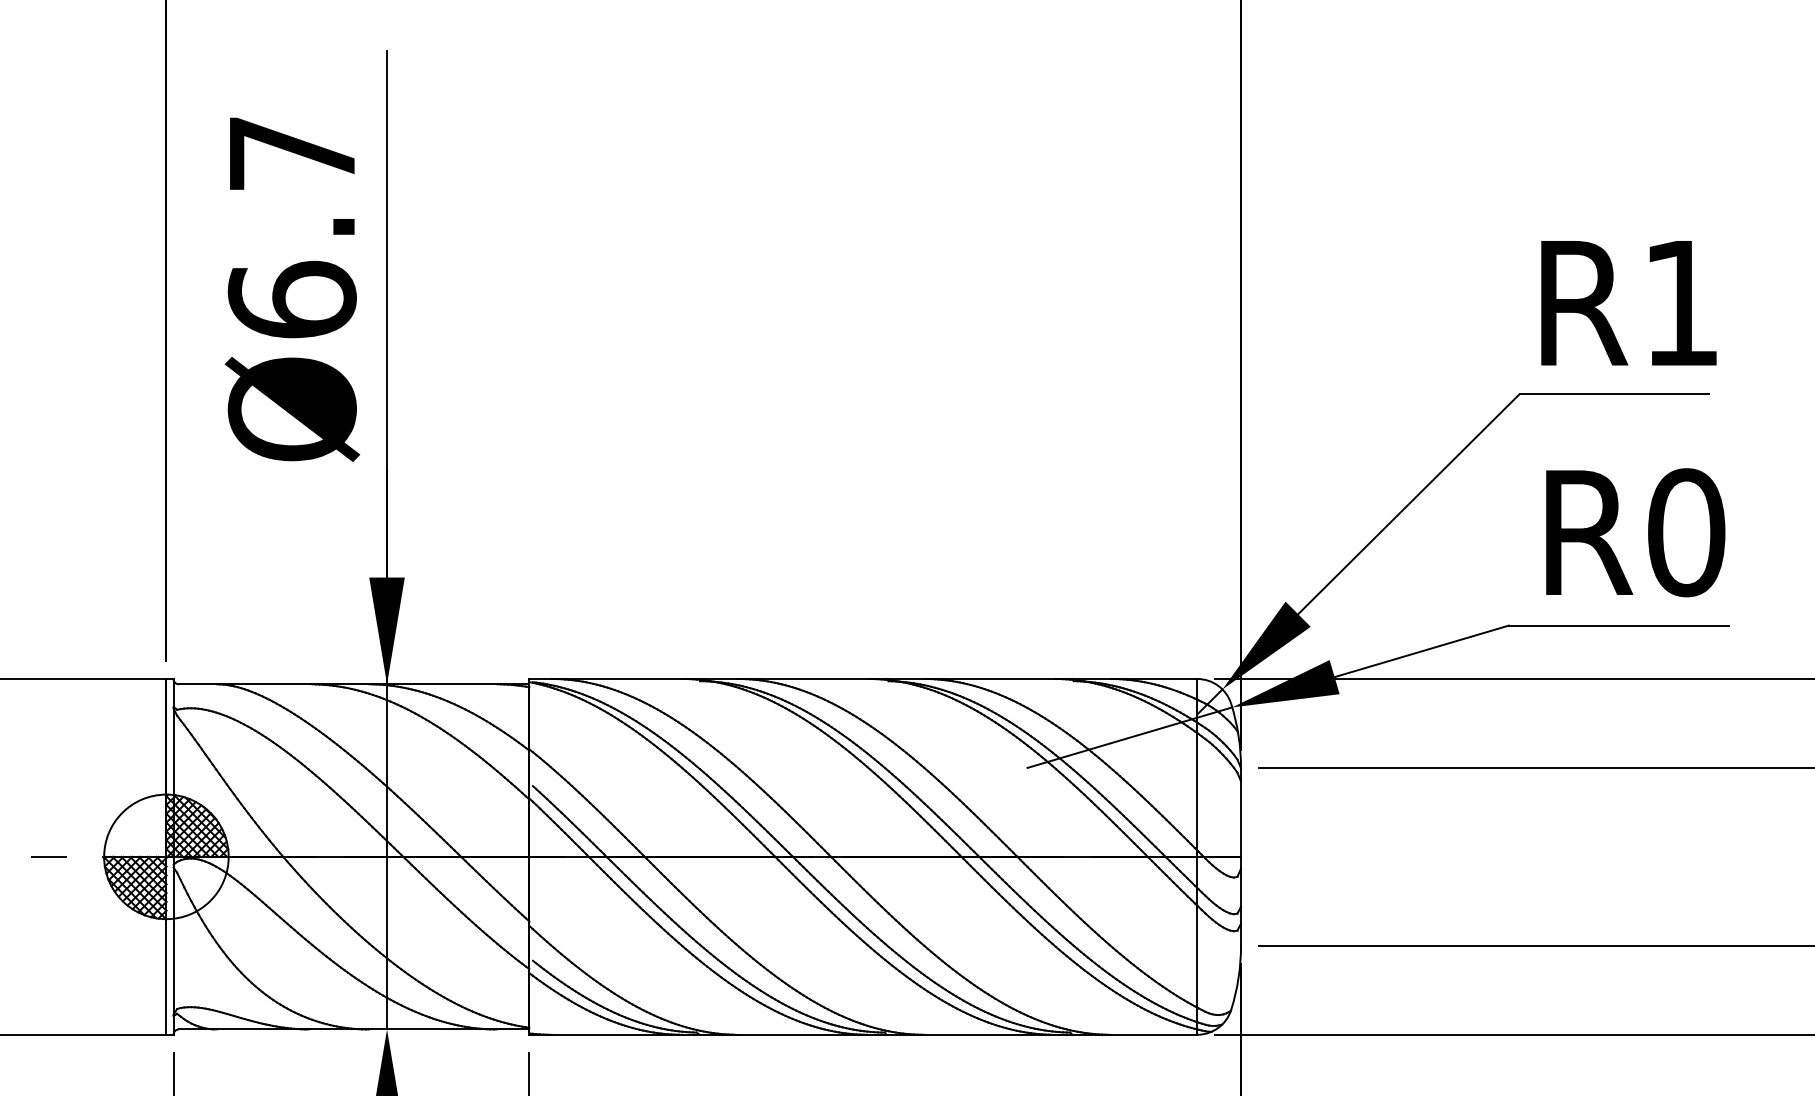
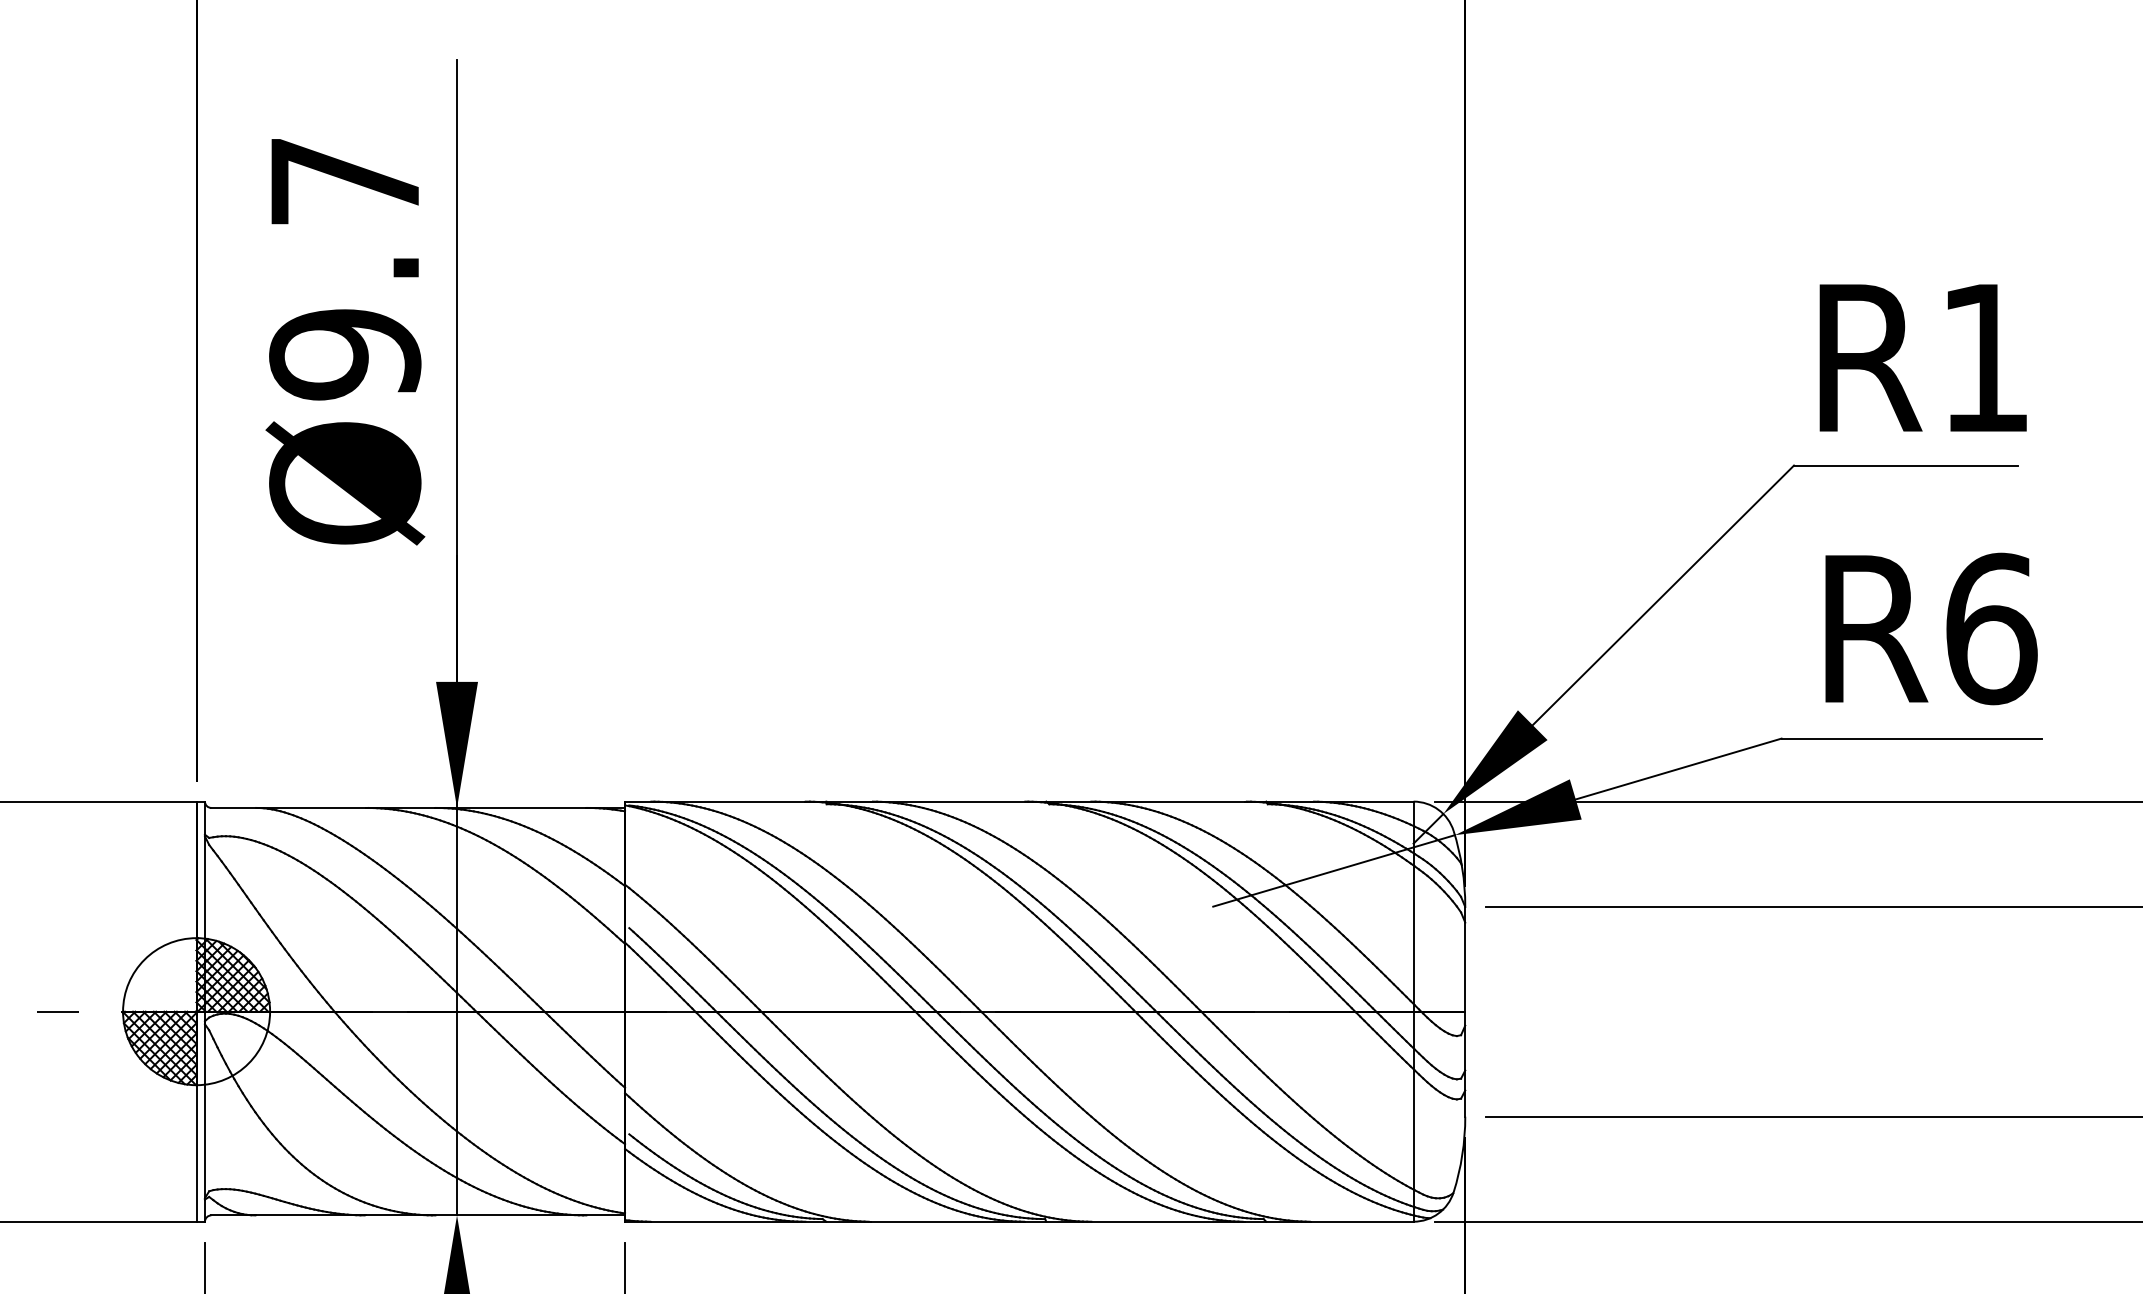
text: (291, 299) -> (344, 353), Ø6.7 -> Ø9.7
text: (1686, 532) -> (1991, 628), R0 -> R6

